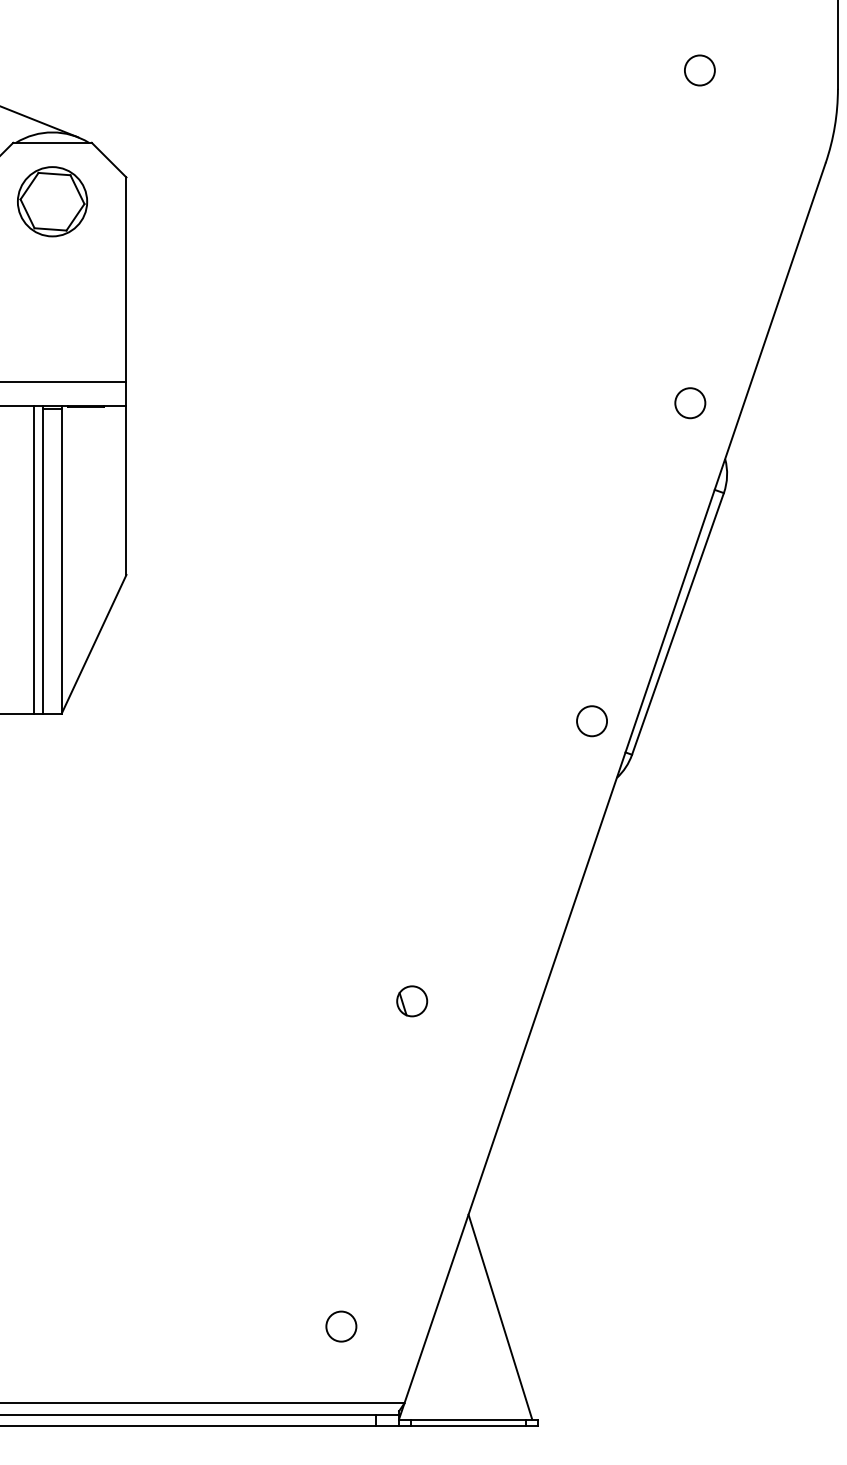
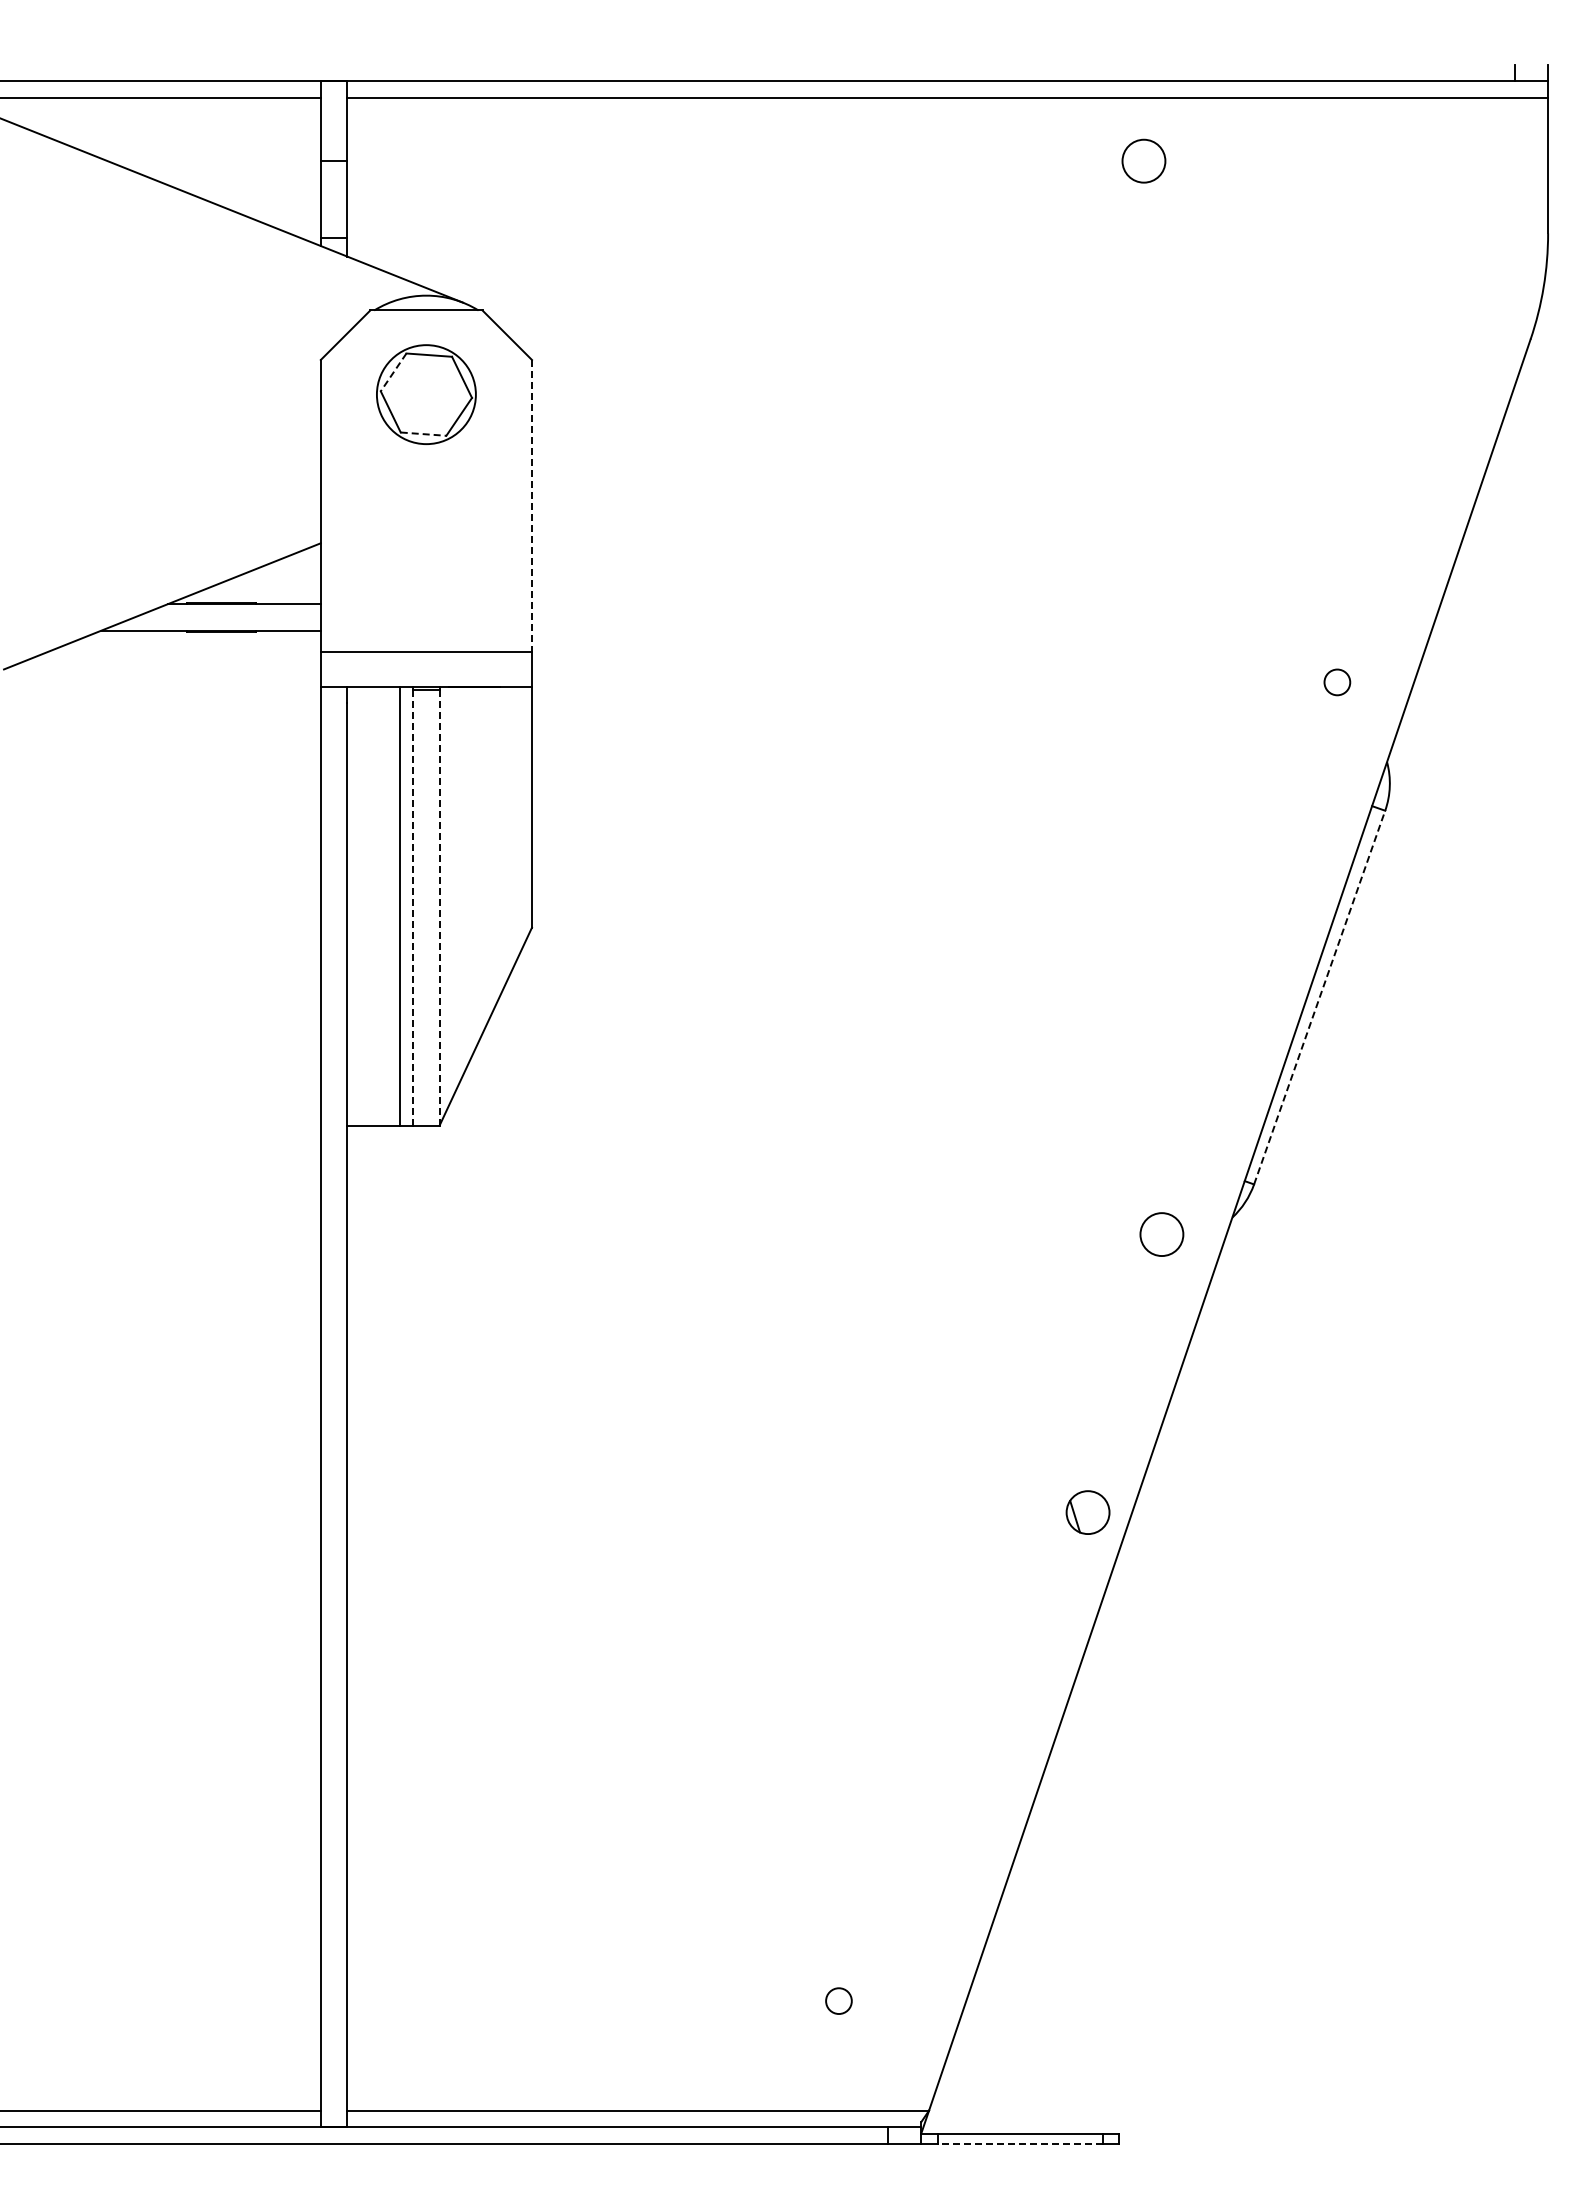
circle: (699, 70) -> (1143, 160), moved
line: (29, 186) -> (393, 372), solid -> dashed
line: (50, 229) -> (423, 434), solid -> dashed
line: (126, 280) -> (532, 506), solid -> dashed
circle: (690, 403) -> (1337, 682), size x0.6
line: (43, 560) -> (413, 907), solid -> dashed
line: (61, 560) -> (439, 907), solid -> dashed
line: (677, 623) -> (1319, 997), solid -> dashed
circle: (591, 721) -> (1161, 1234), moved
part: (411, 1001) -> (1087, 1512), moved
line: (500, 1317) -> (1065, 1987), removed
circle: (341, 1326) -> (838, 2000), size x0.6
line: (468, 1426) -> (1020, 2143), solid -> dashed

